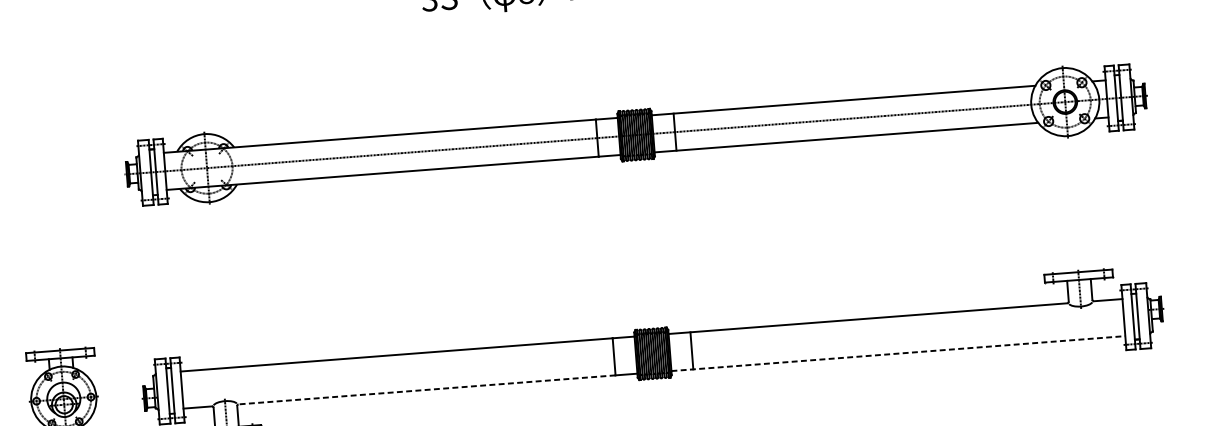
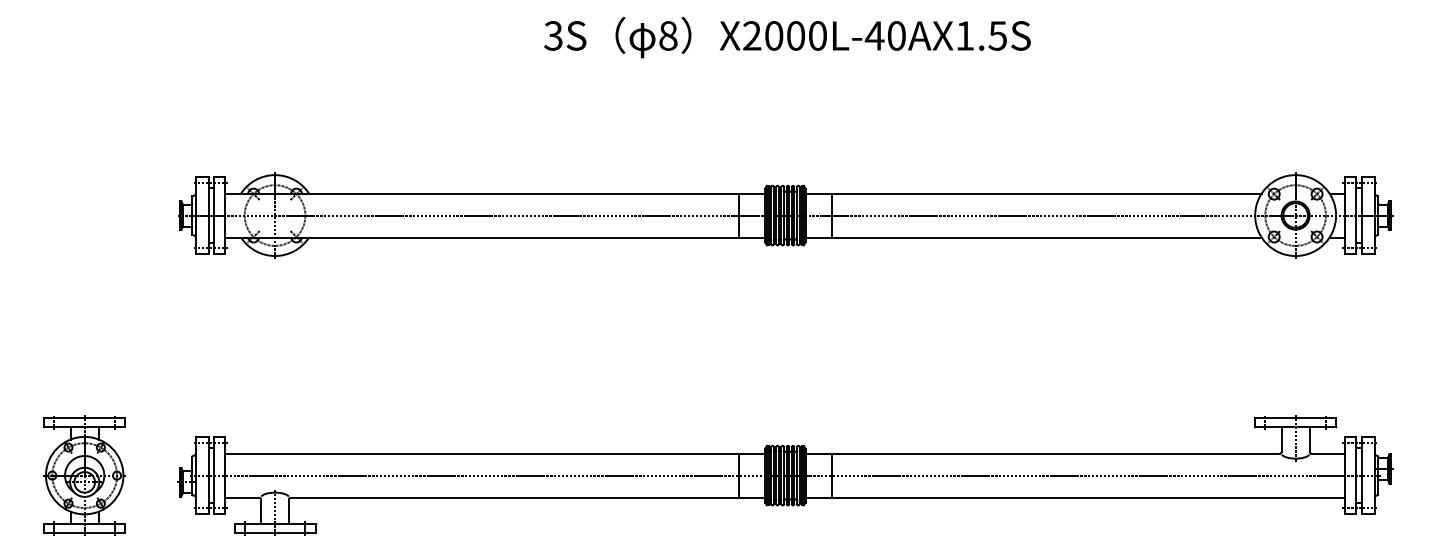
line: (653, 353) -> (785, 475), added
line: (898, 353) -> (1075, 497), dashed -> solid
line: (426, 389) -> (514, 497), dashed -> solid

